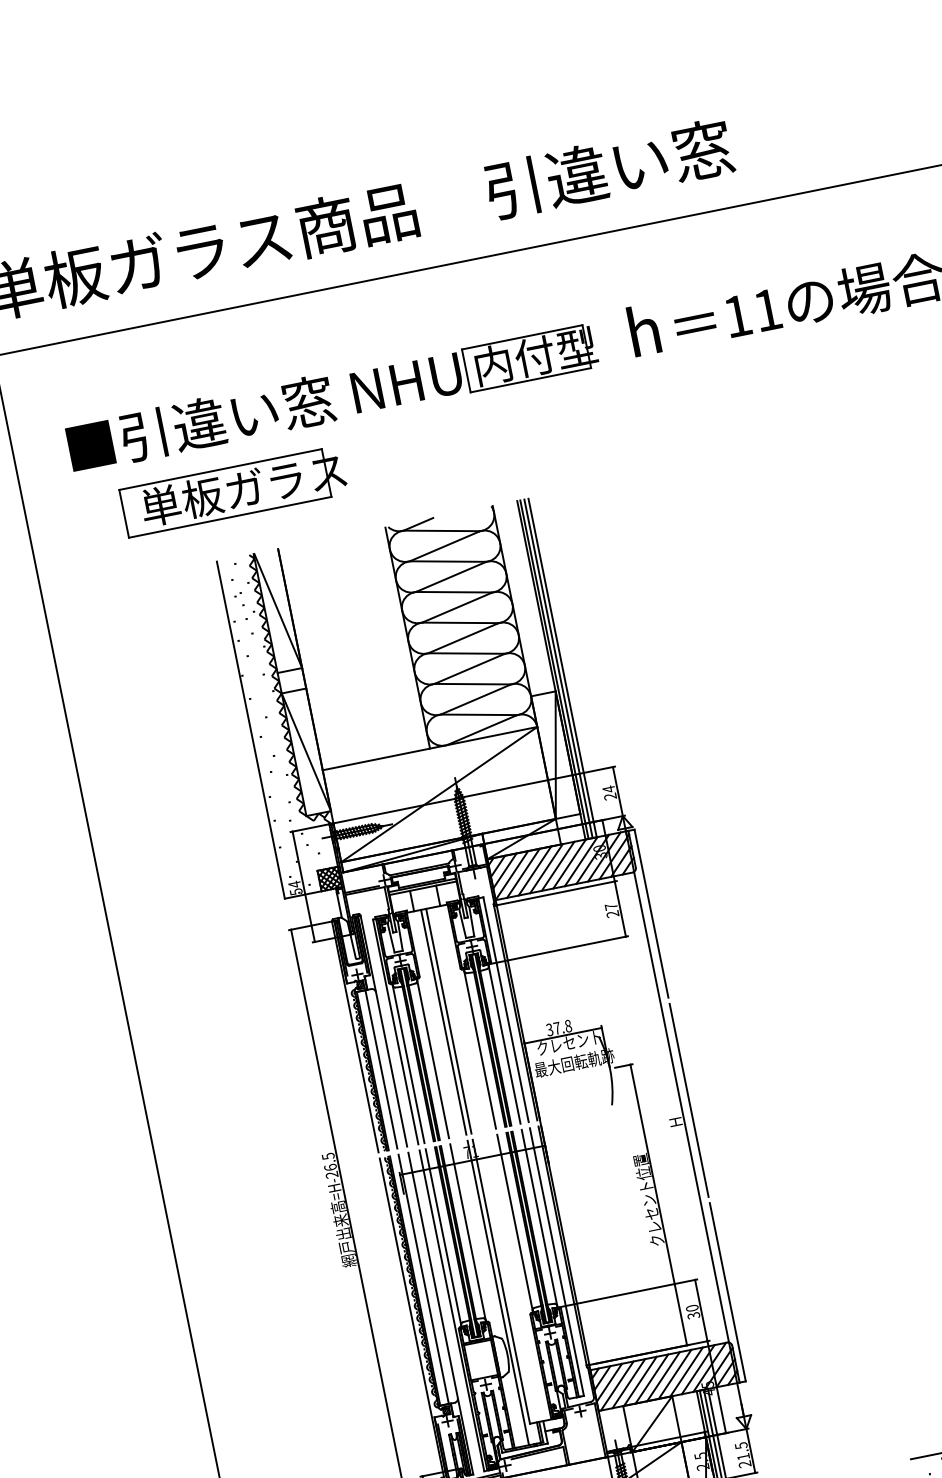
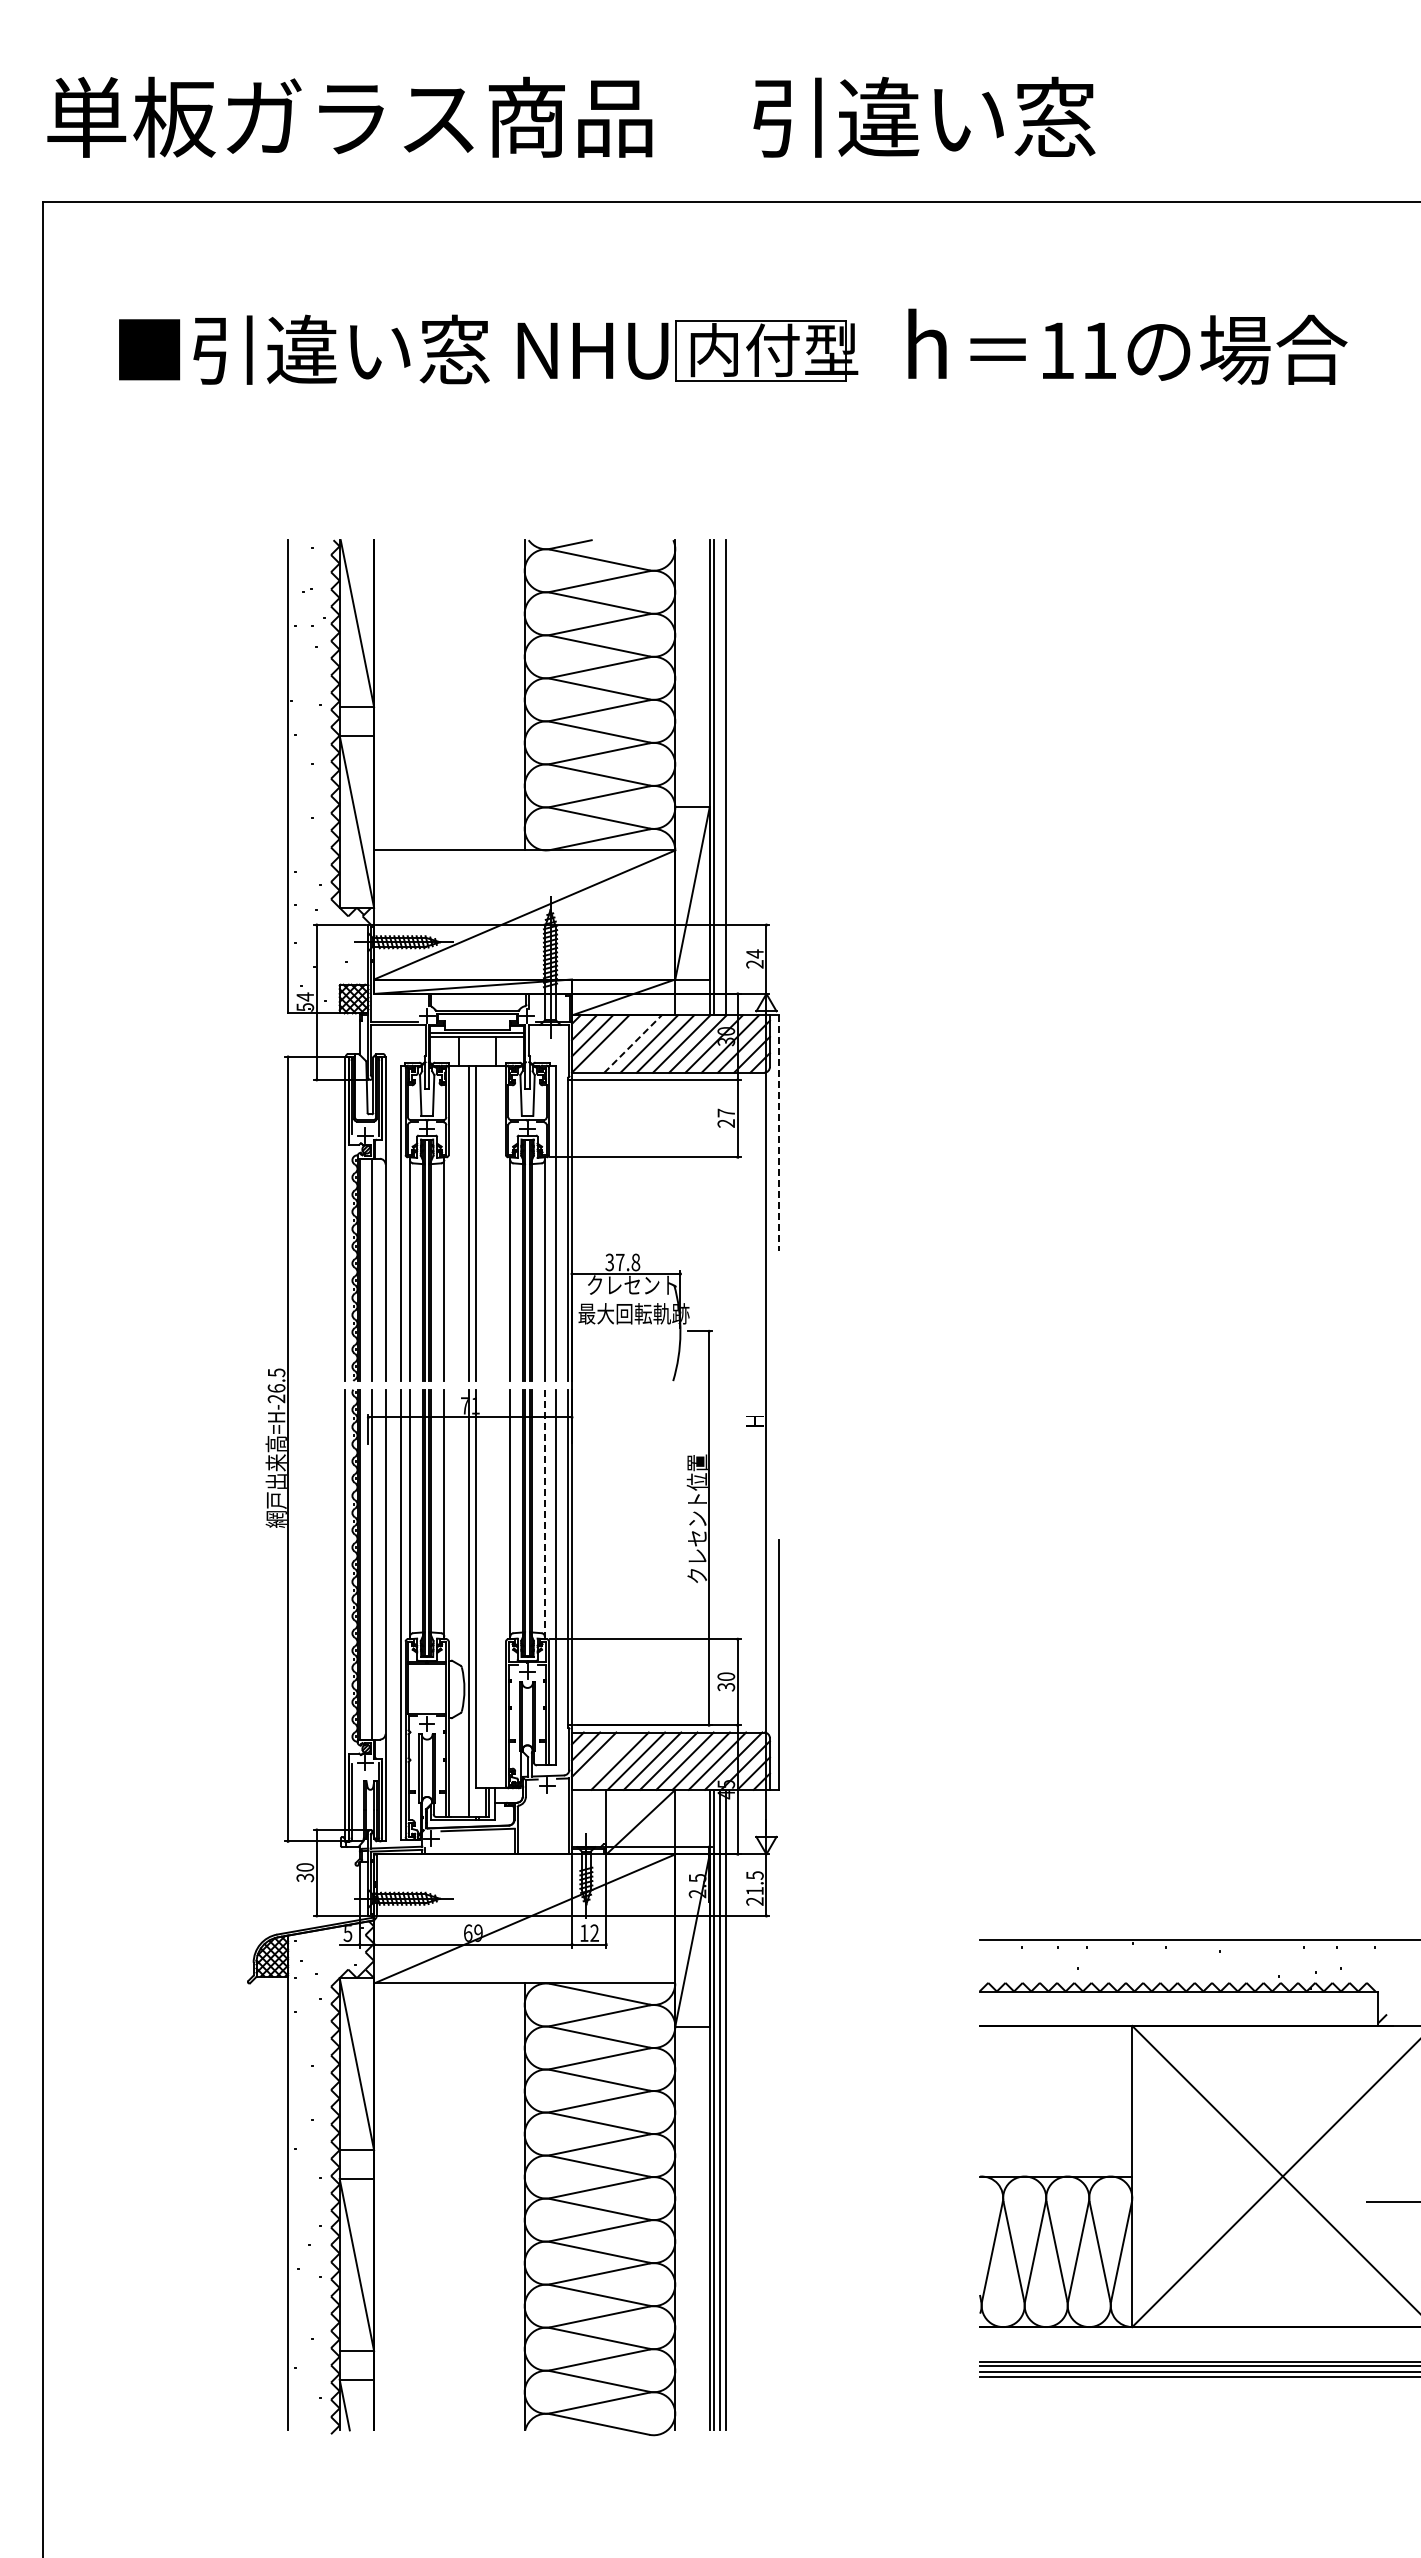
part: (234, 491) -> (330, 450), removed
line: (558, 668) -> (719, 777), removed
line: (535, 871) -> (633, 1044), solid -> dashed
line: (523, 872) -> (616, 1043), removed
line: (651, 913) -> (778, 1133), solid -> dashed
line: (688, 1099) -> (778, 1394), removed
line: (539, 1218) -> (544, 1513), solid -> dashed
line: (616, 1385) -> (603, 1760), removed

